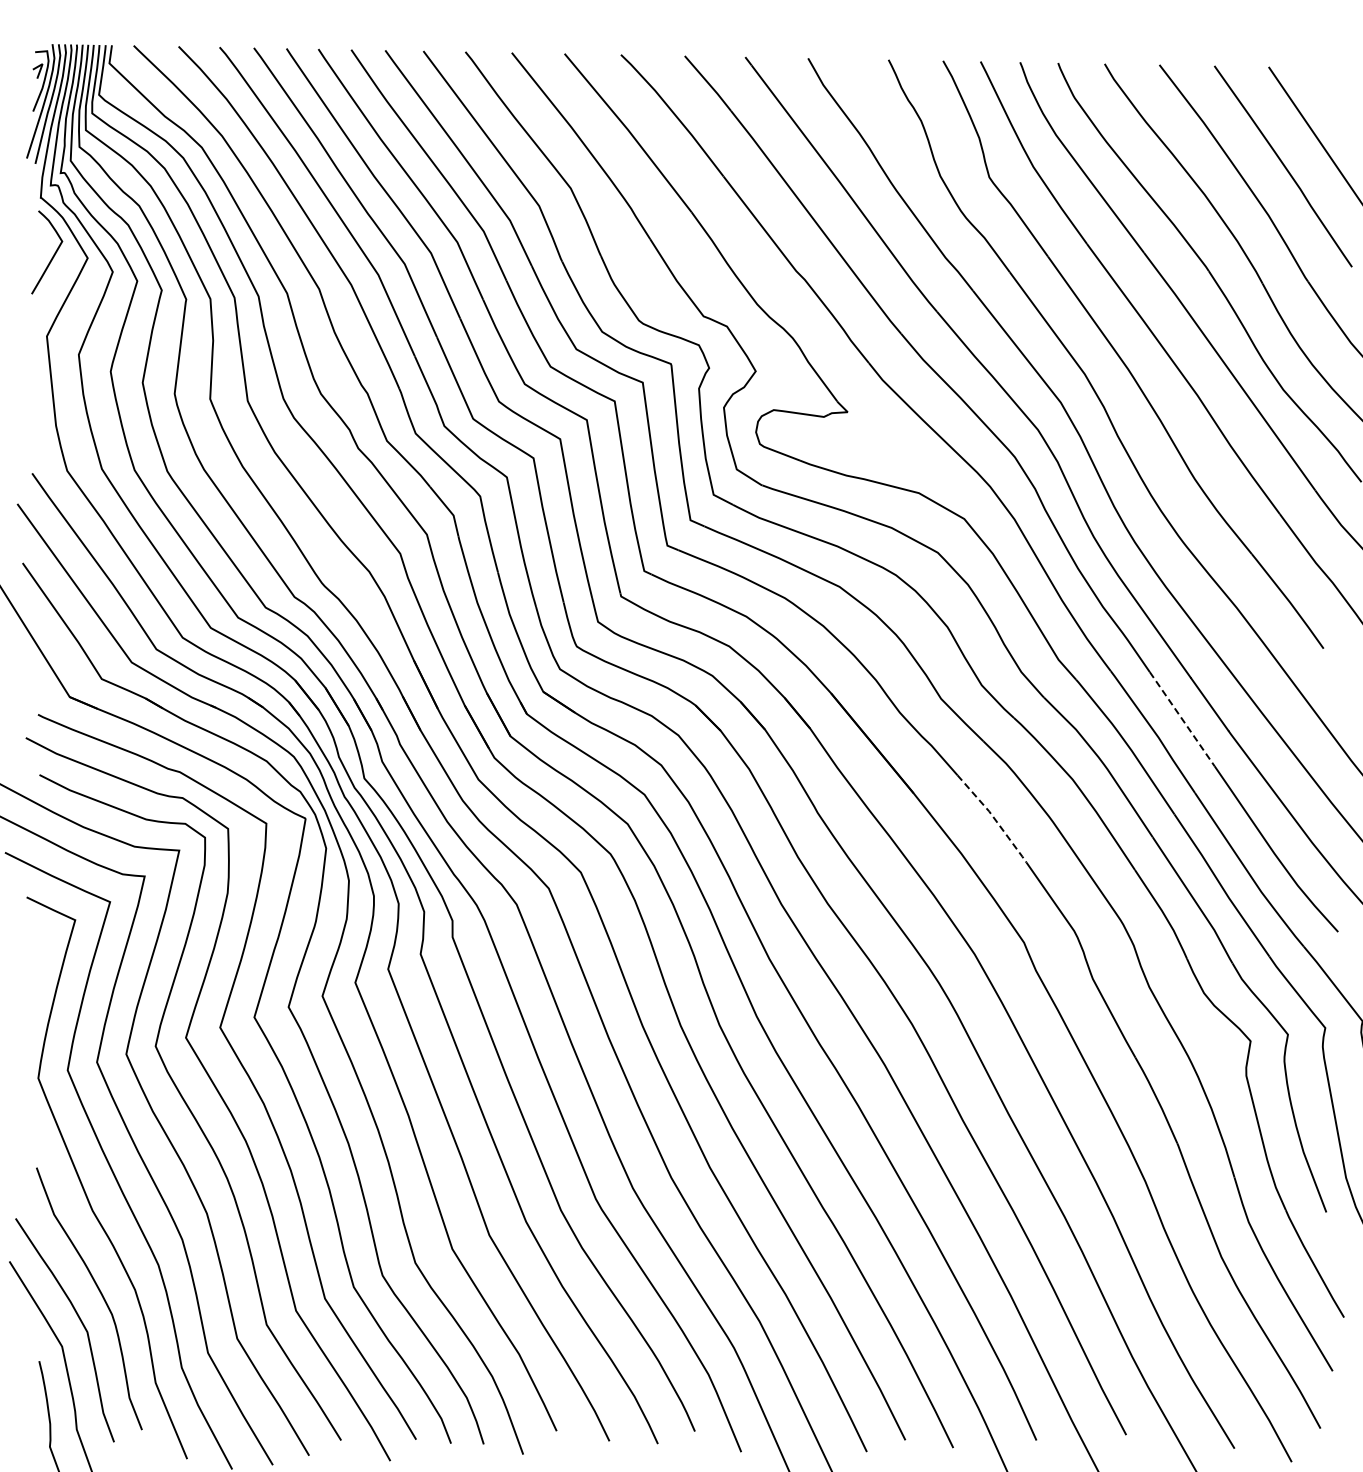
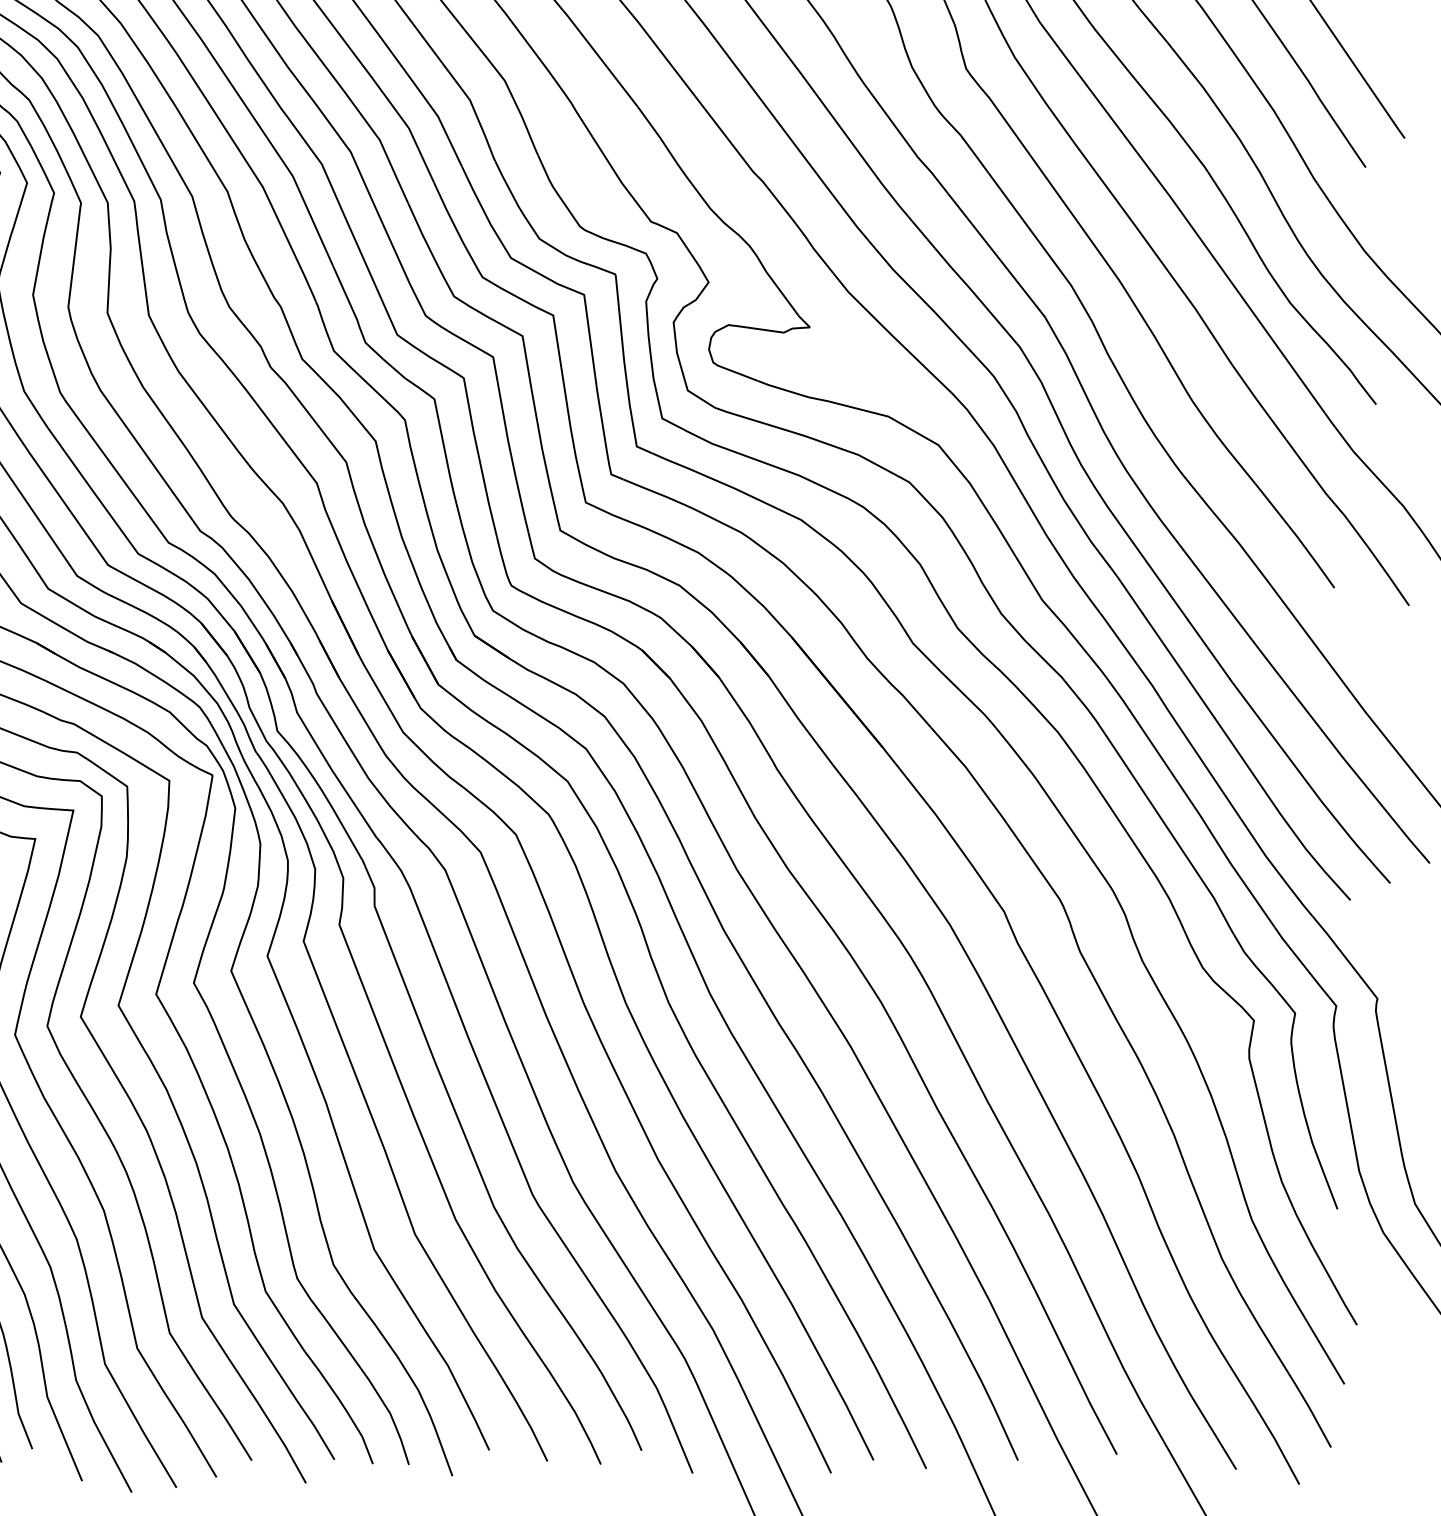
line: (1182, 719) -> (1178, 666), dashed -> solid
line: (993, 817) -> (970, 774), dashed -> solid

